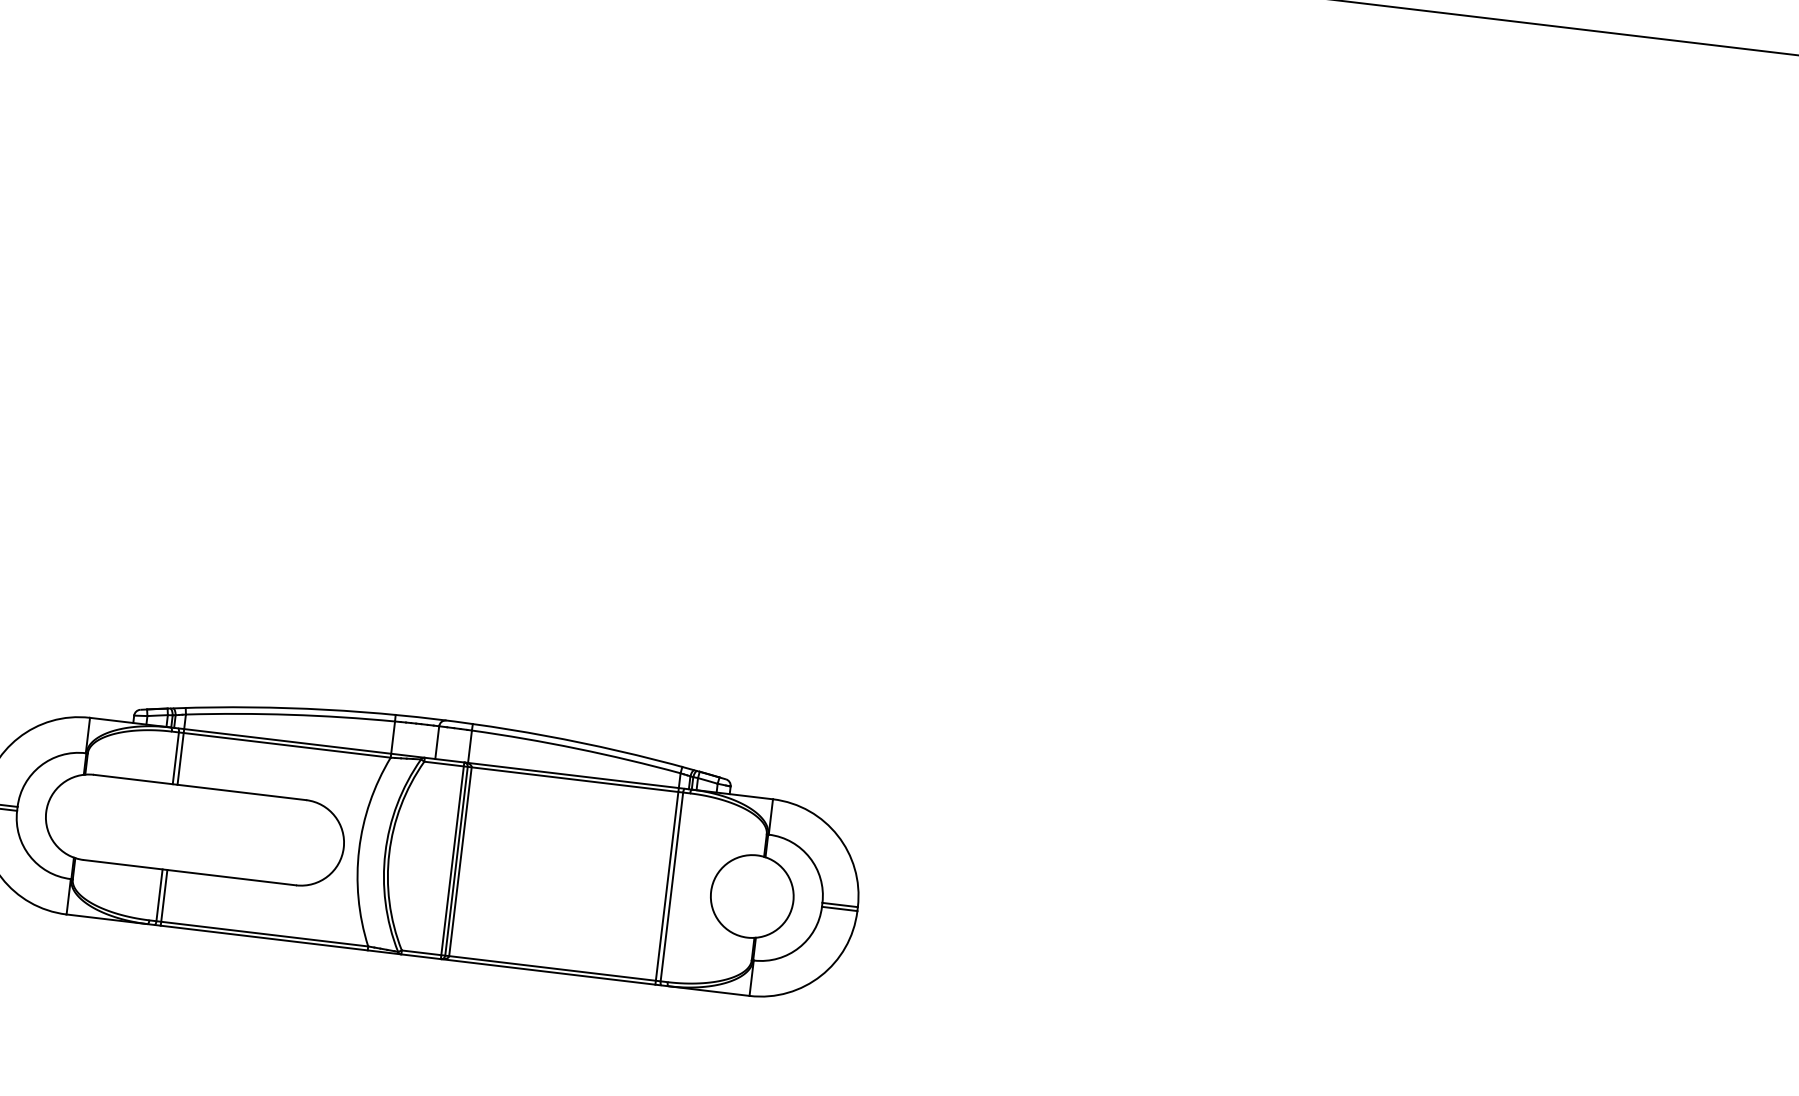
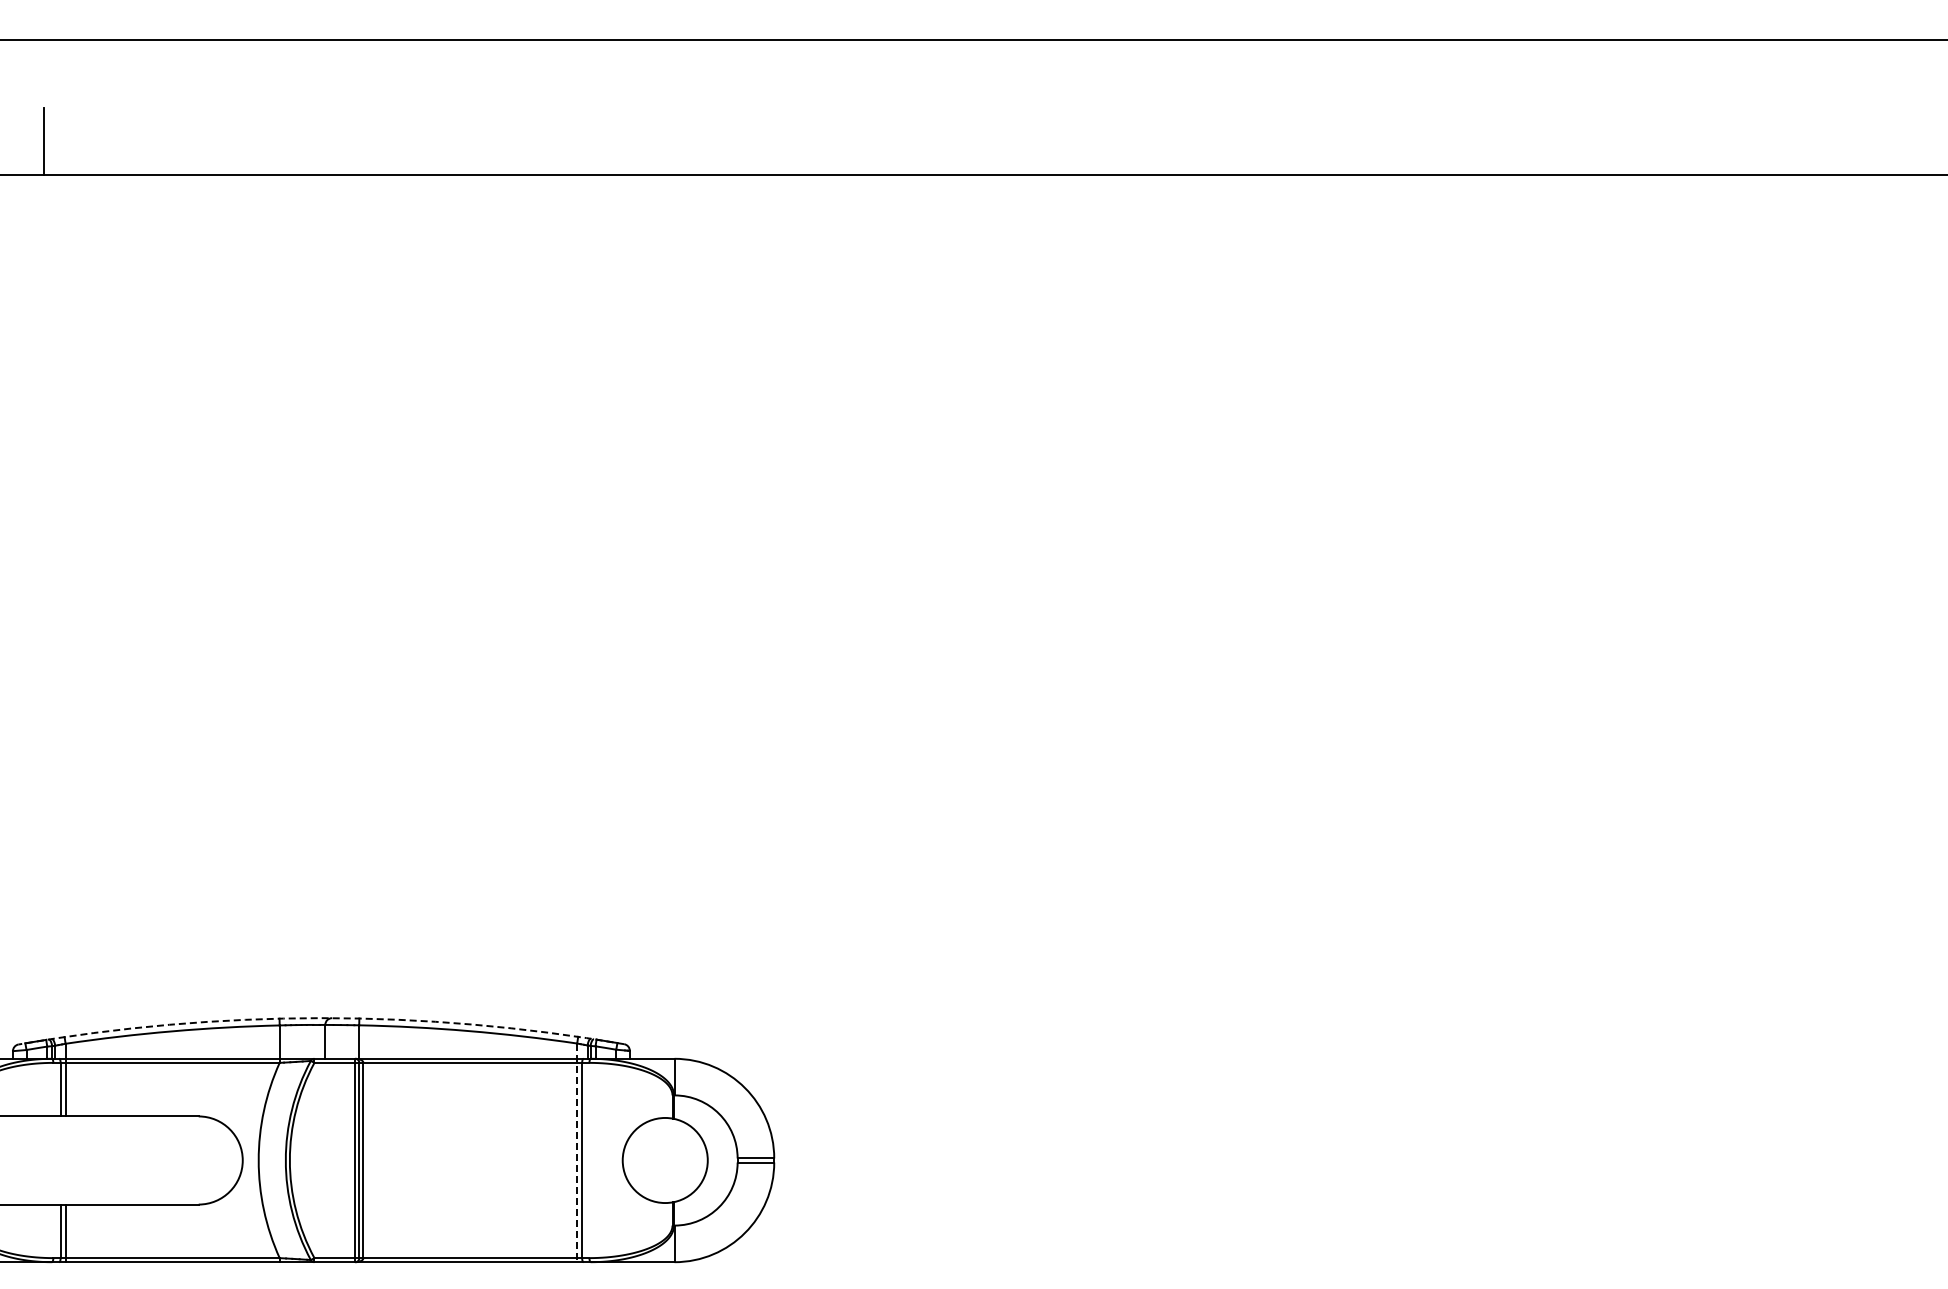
arc: (436, 719) -> (321, 1018), solid -> dashed
line: (668, 879) -> (577, 1153), solid -> dashed

